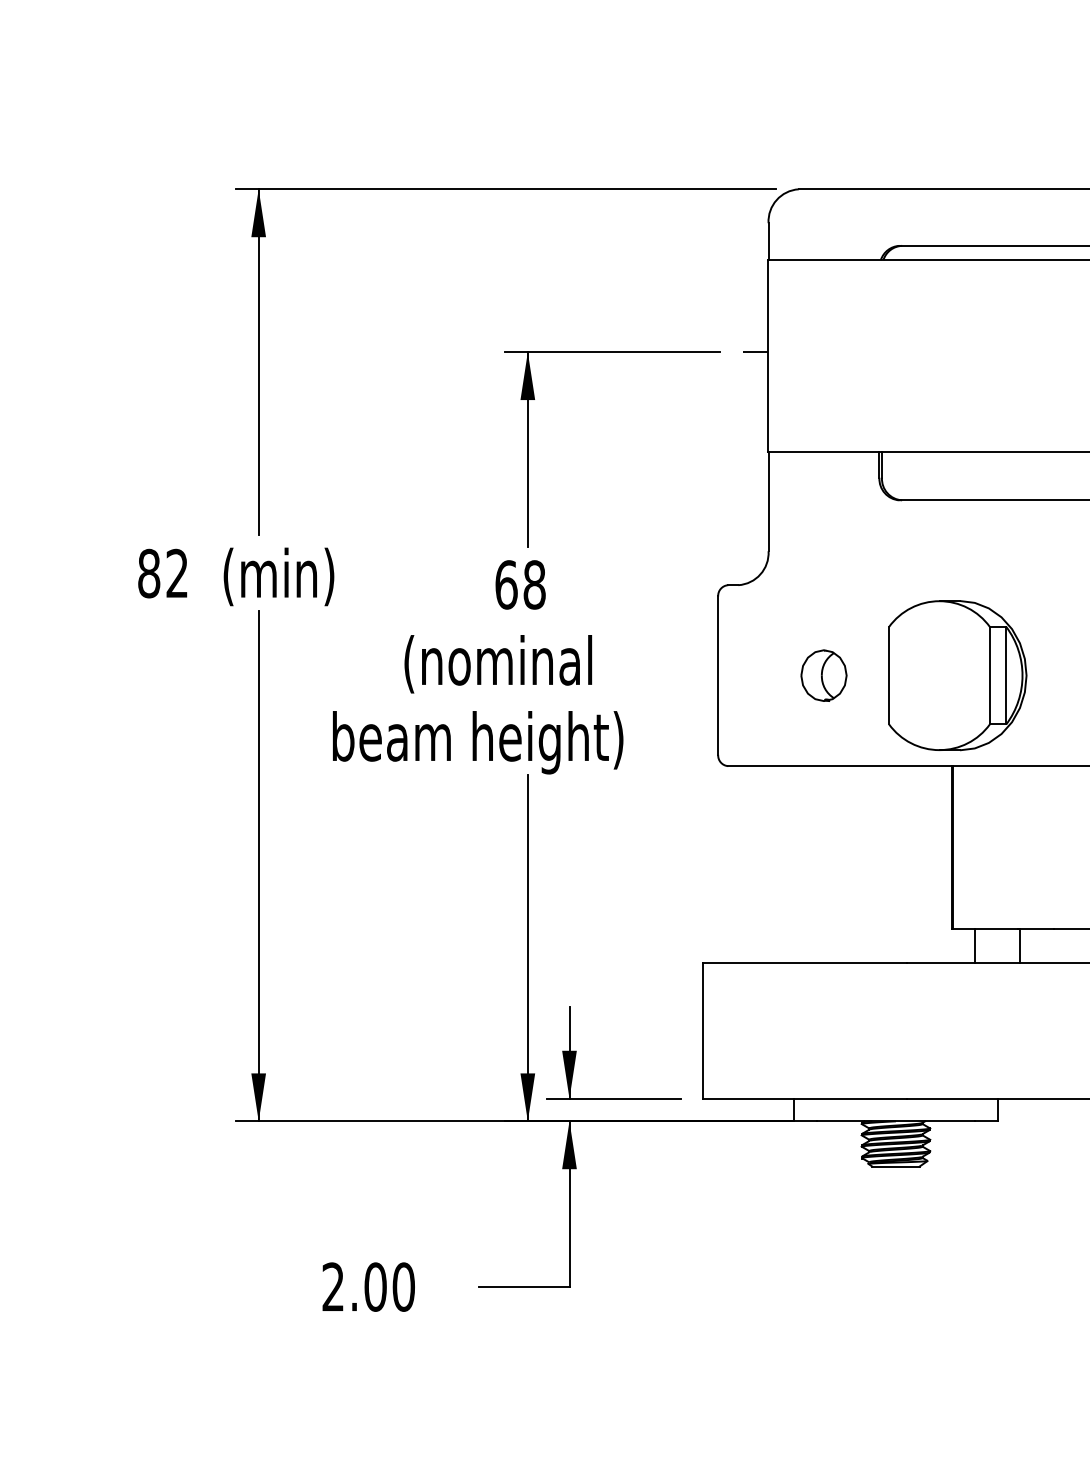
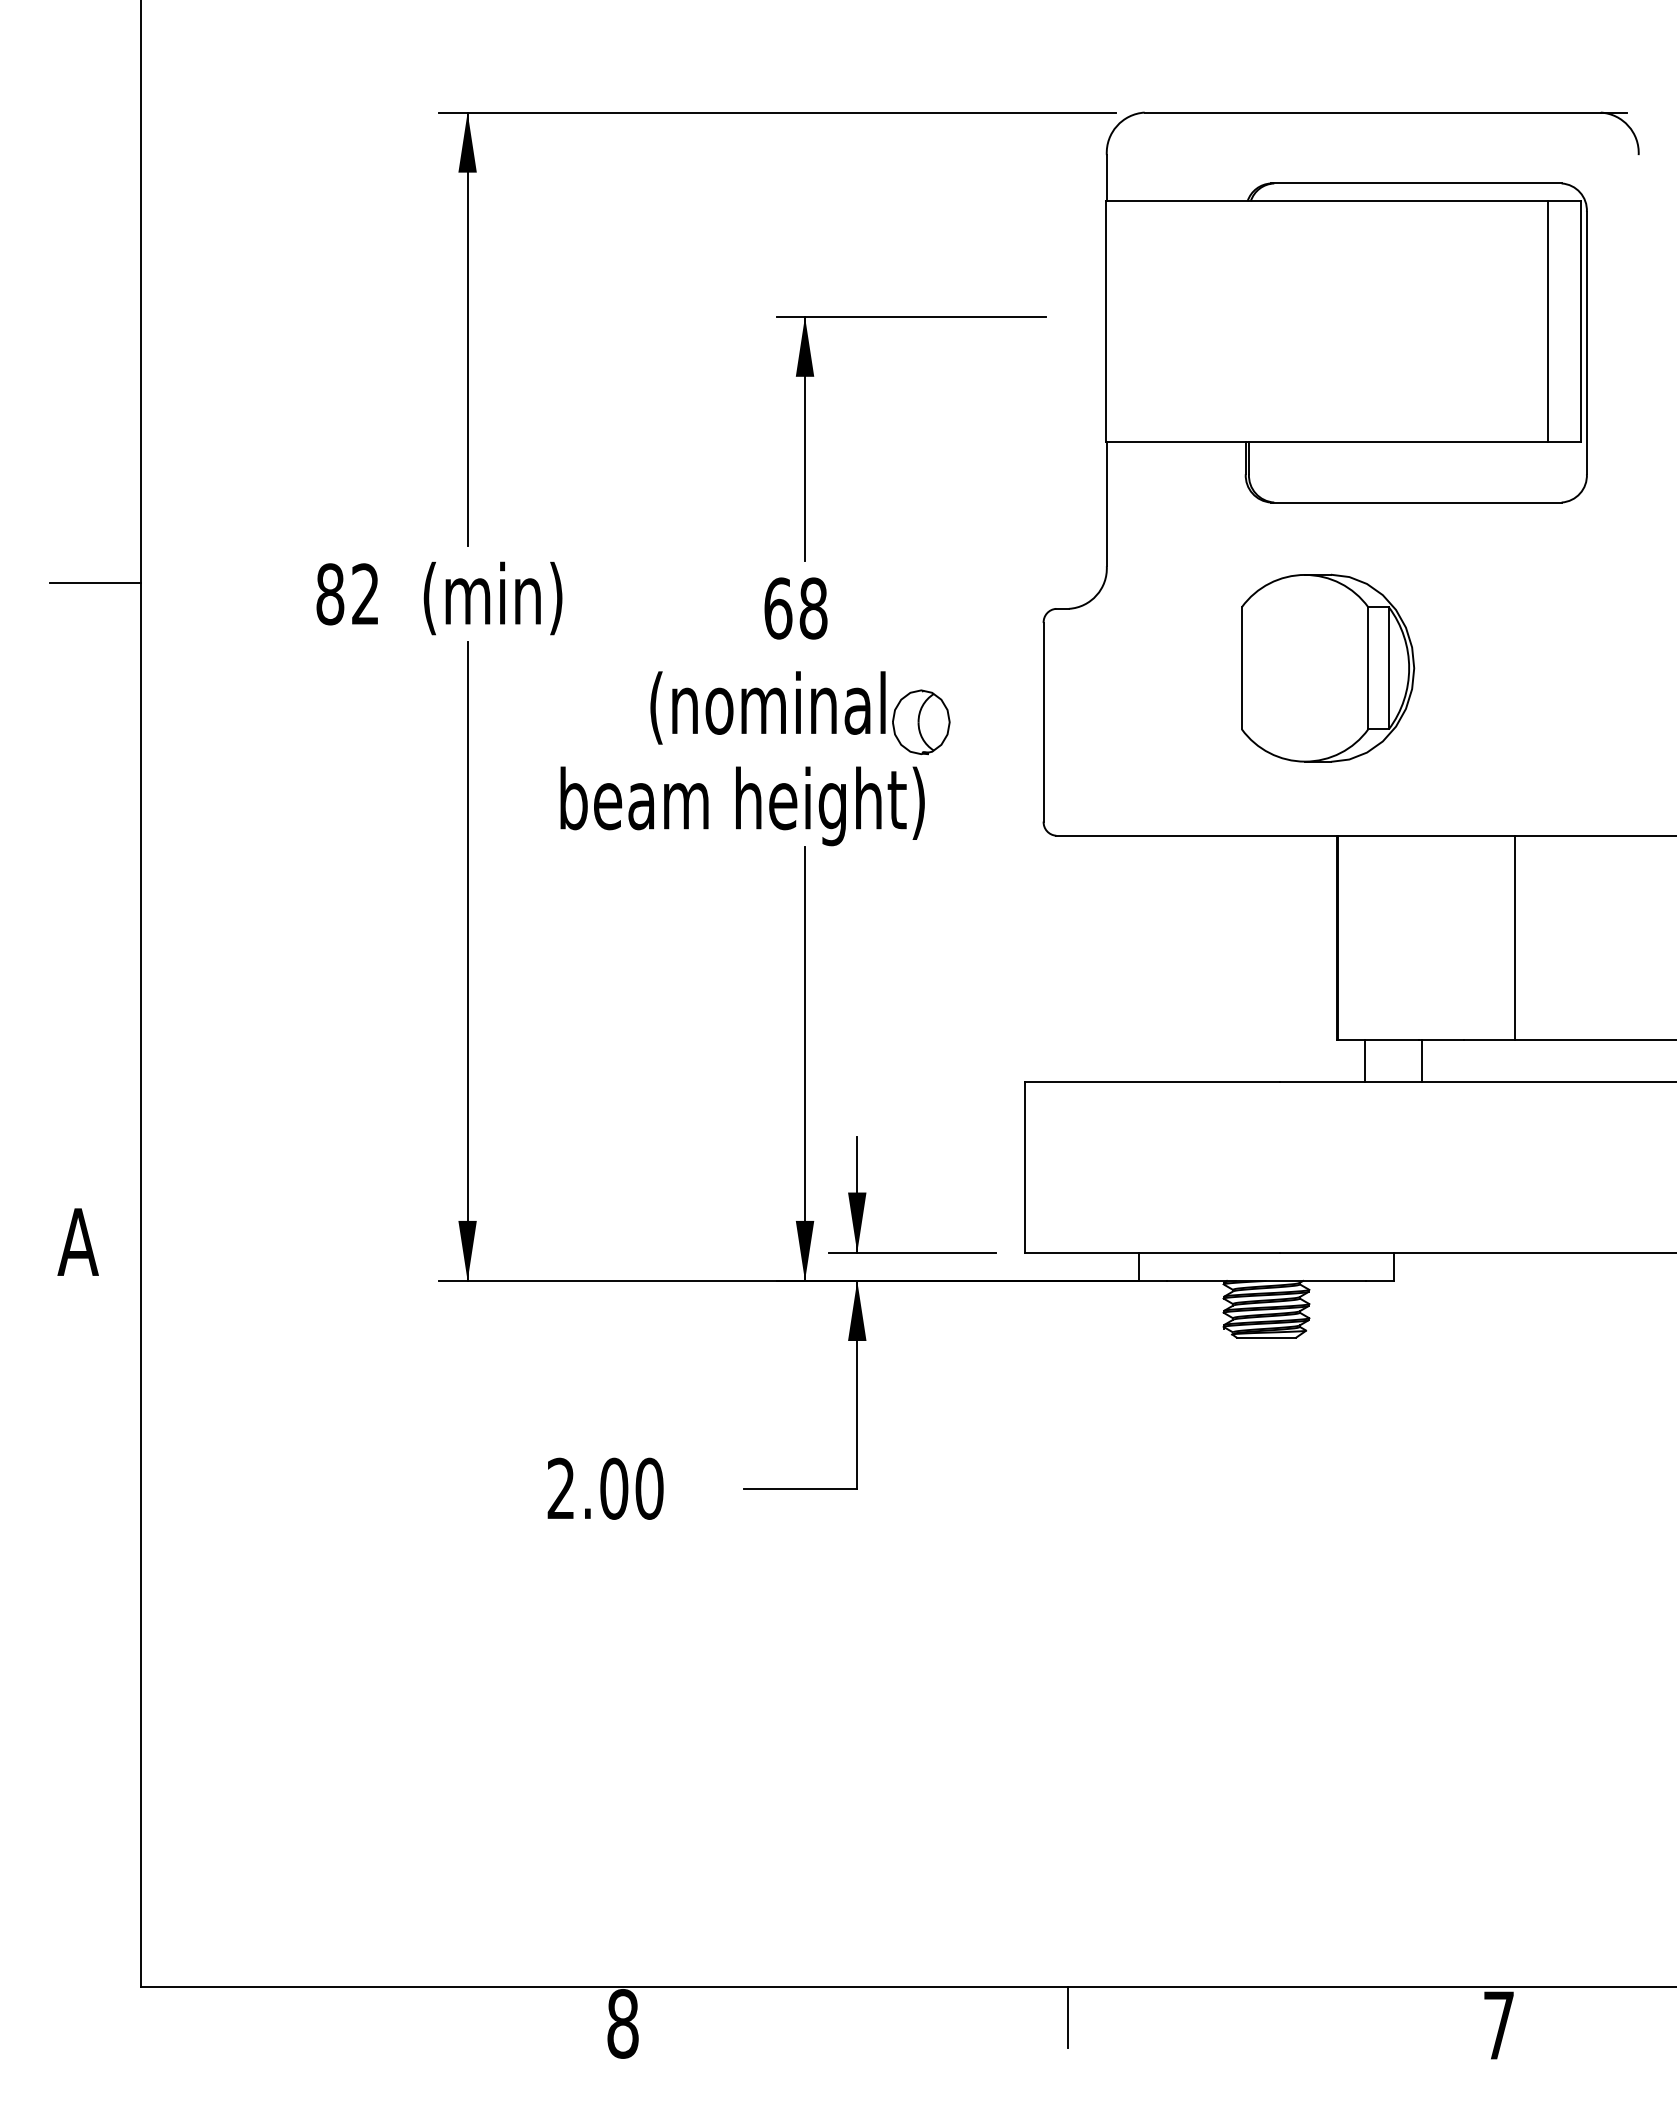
line: (755, 351) -> (1090, 316), removed
part: (824, 675) -> (921, 722), moved
part: (958, 675) -> (1328, 667), moved

